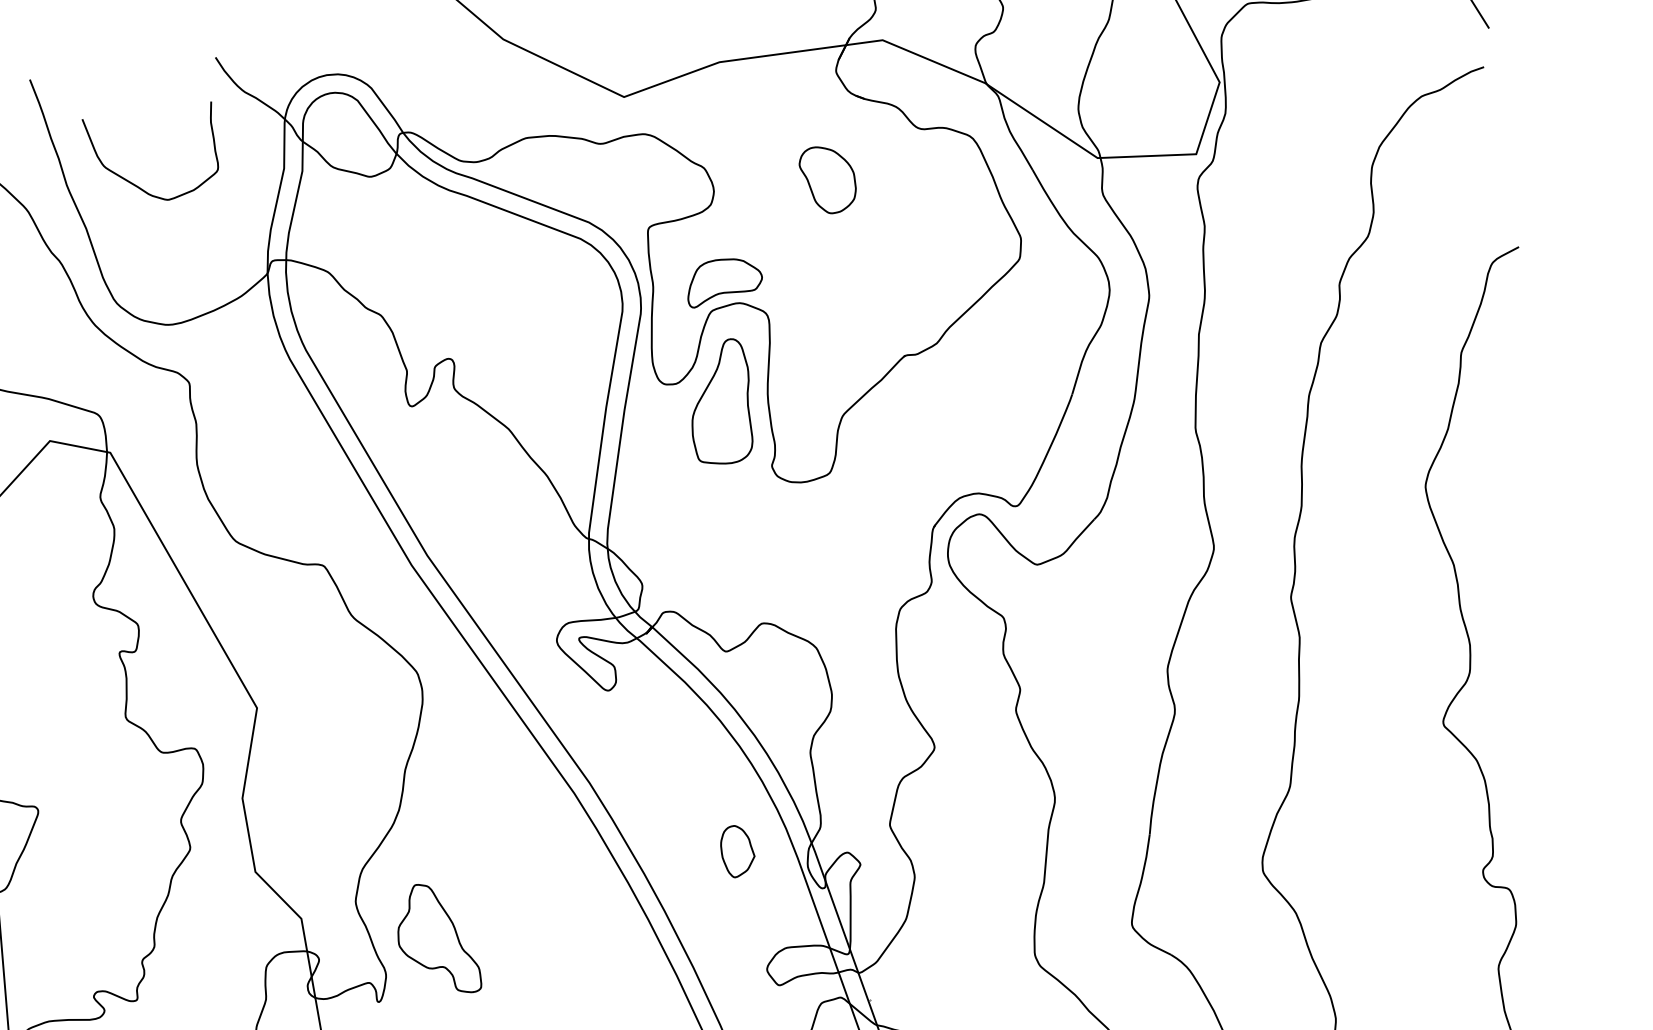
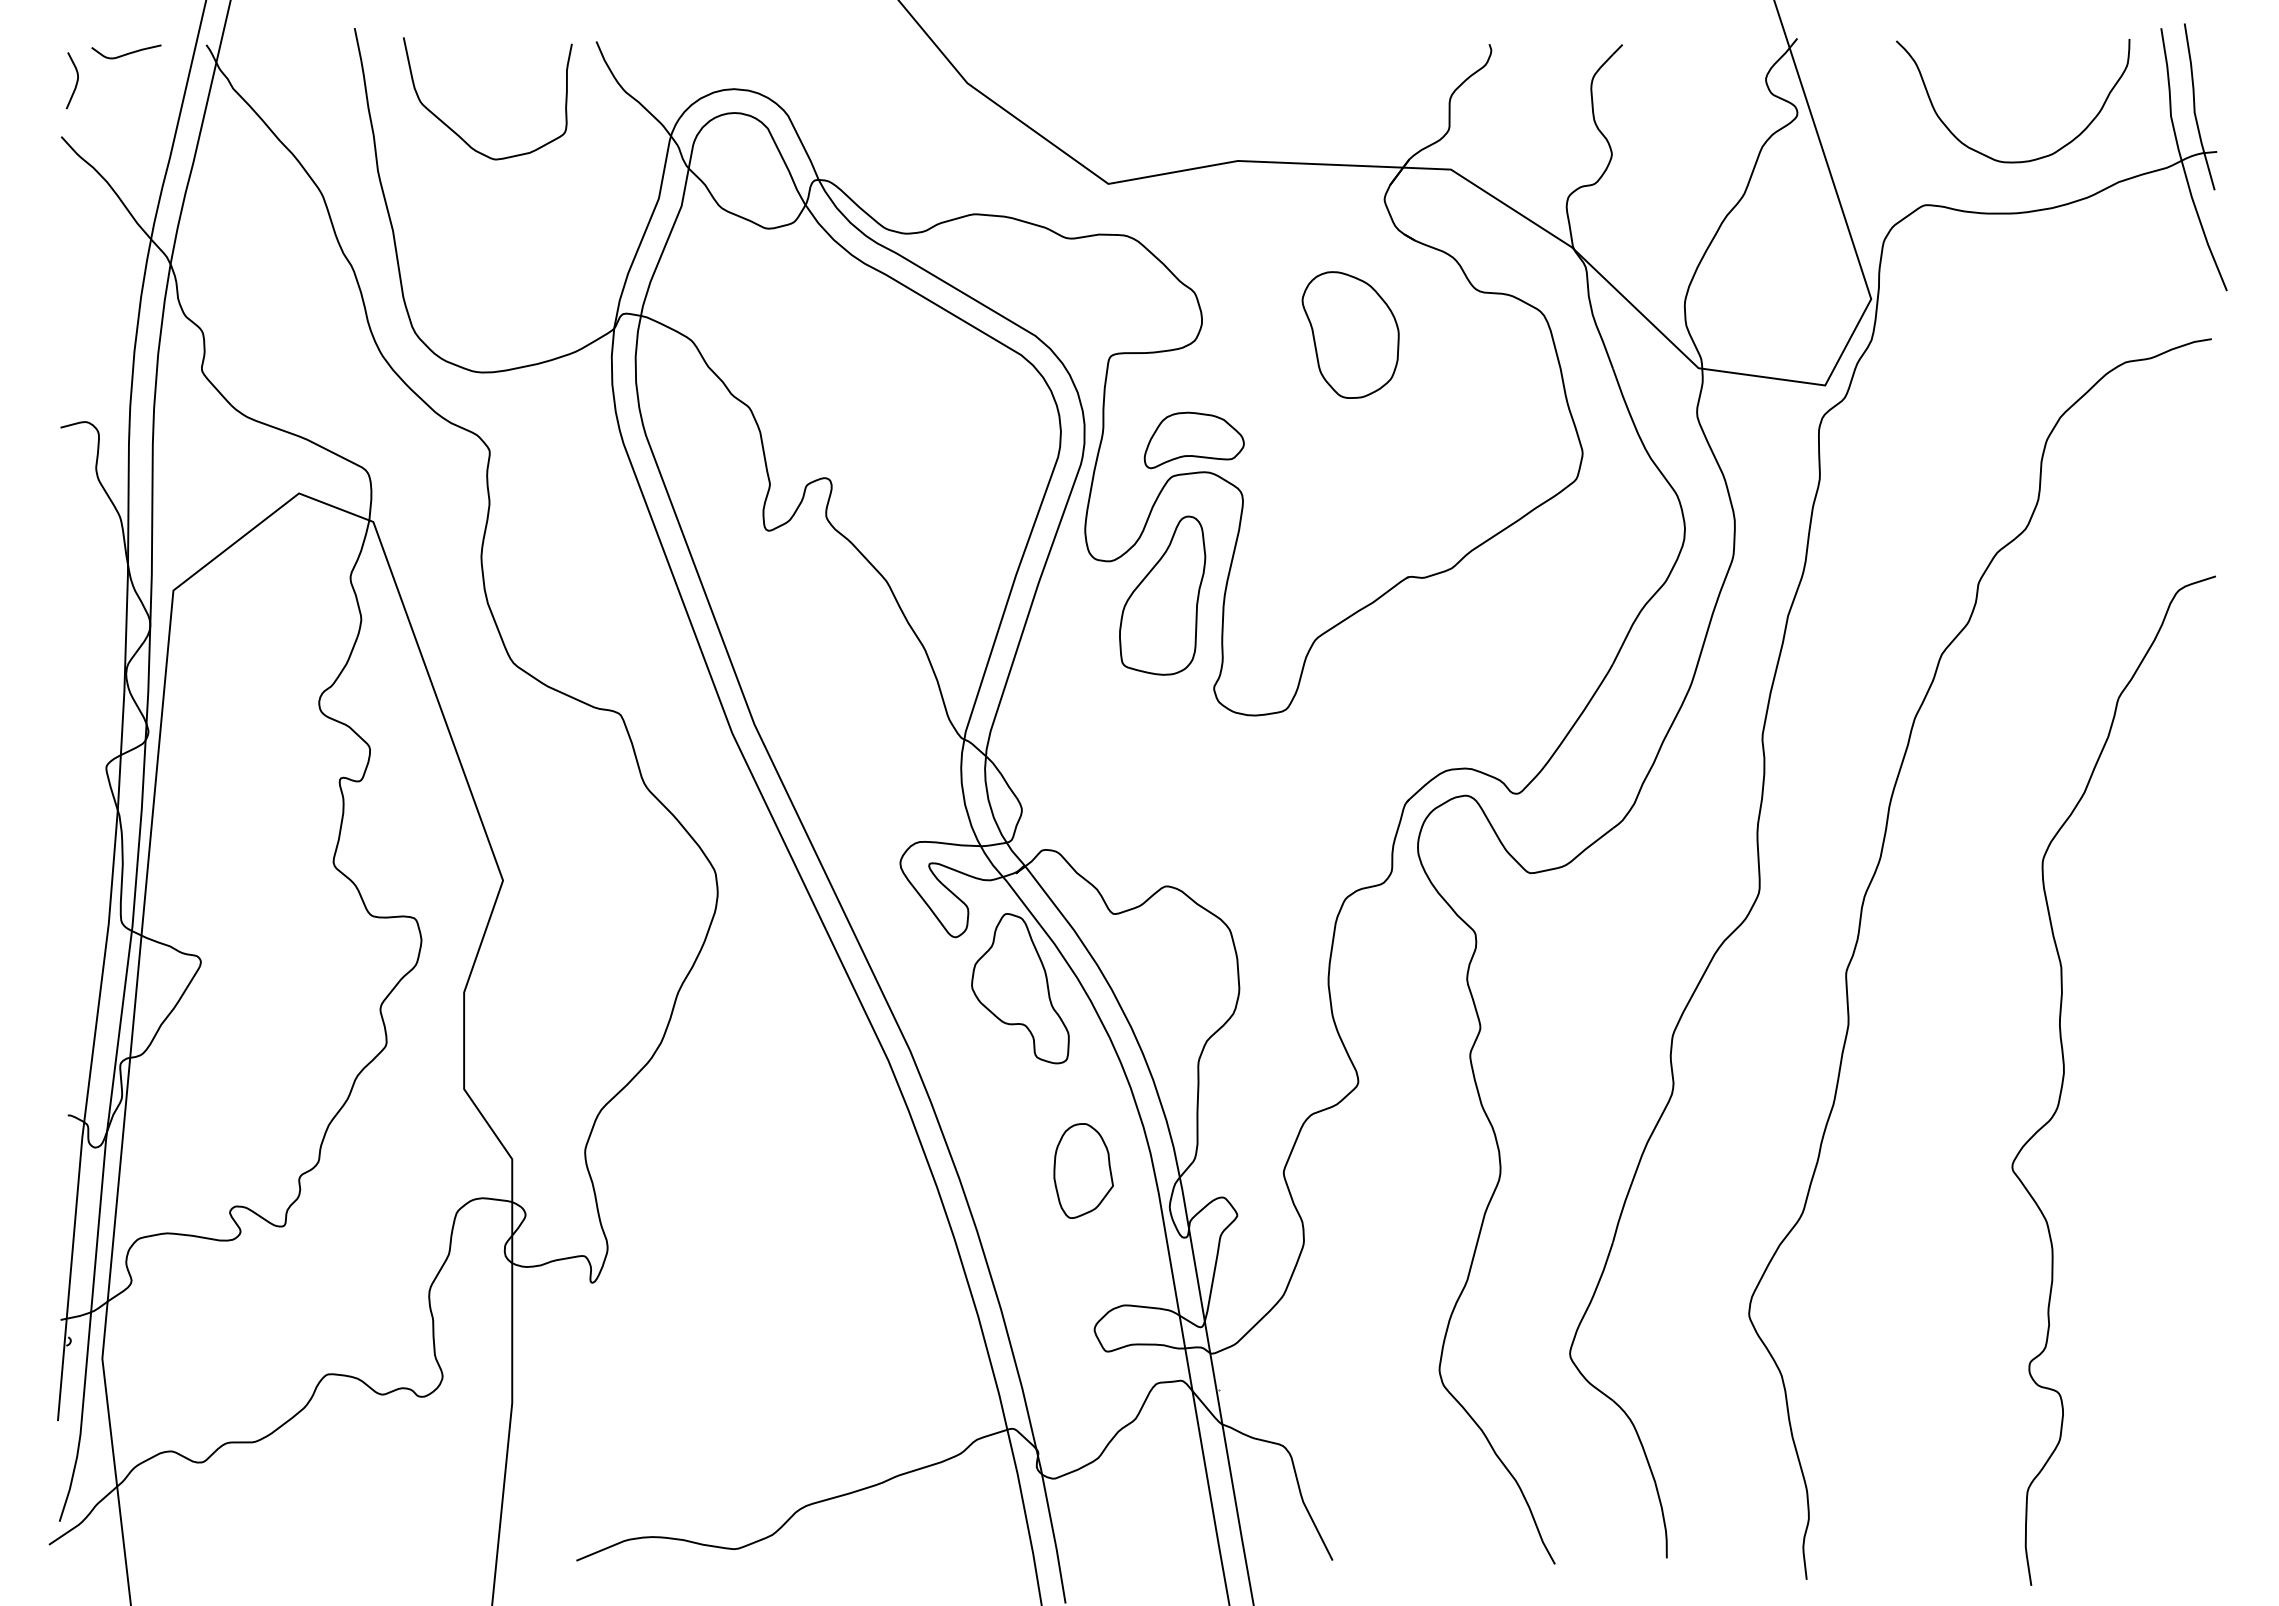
part: (828, 179) -> (1350, 334), size x1.43
curve: (134, 183) -> (455, 131), moved
part: (737, 850) -> (1083, 1170), size x1.43
part: (436, 939) -> (1020, 988), moved

